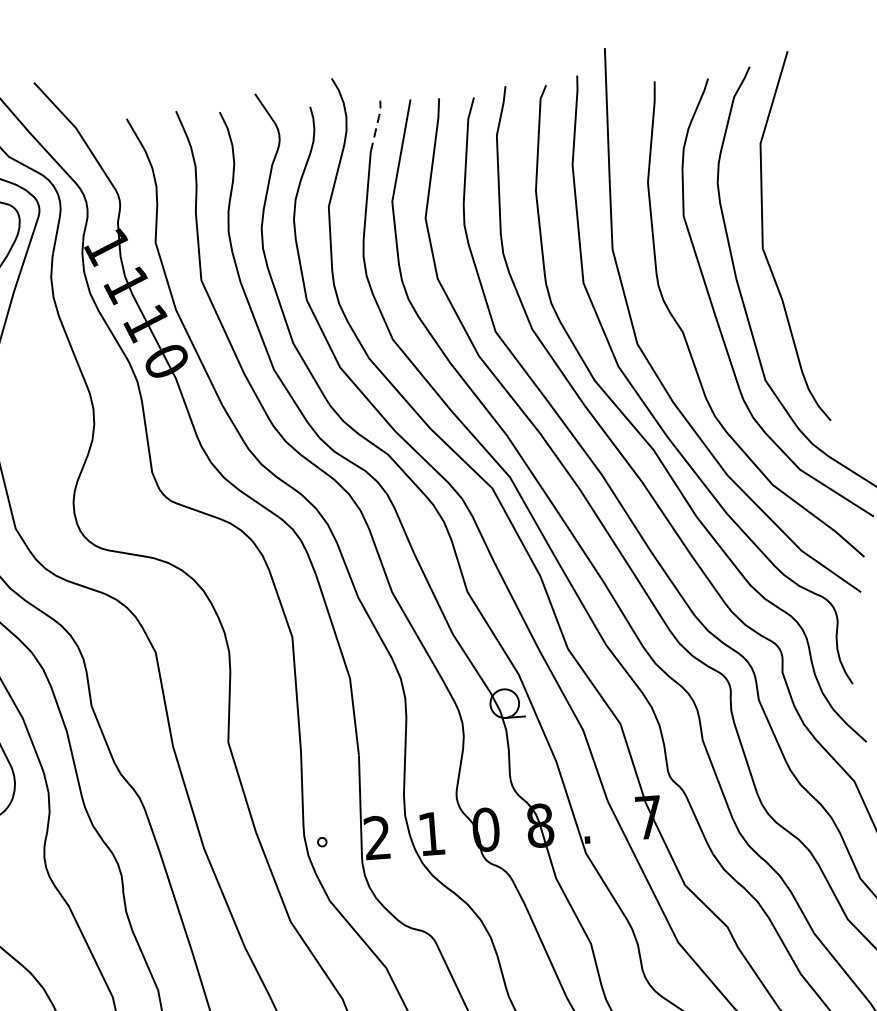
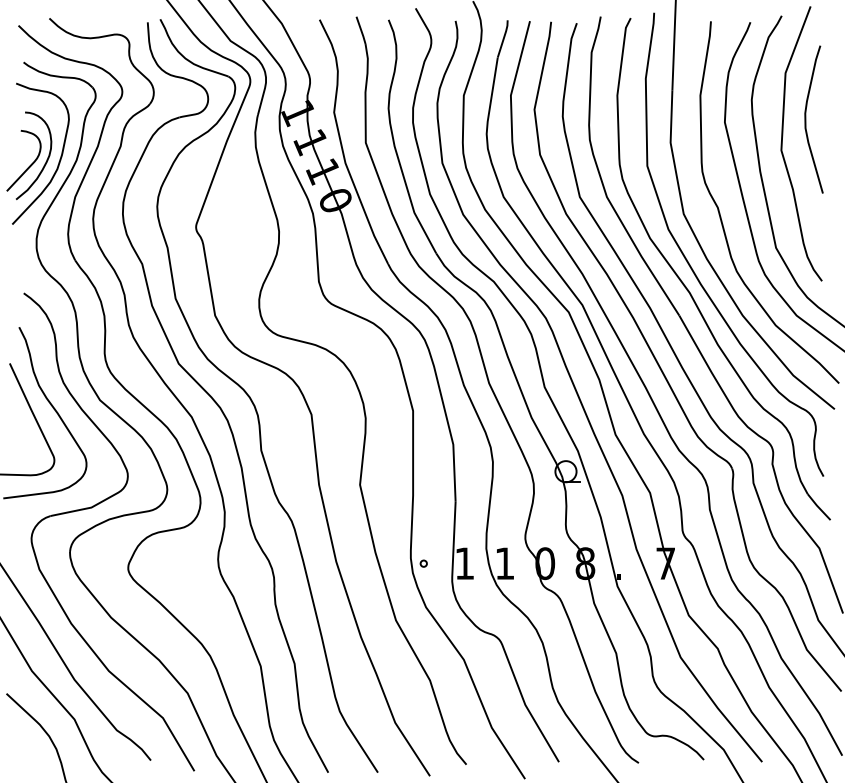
line: (377, 124) -> (504, 37), dashed -> solid
curve: (793, 204) -> (806, 119), added
text: (377, 837) -> (464, 563), 2 -> 1

